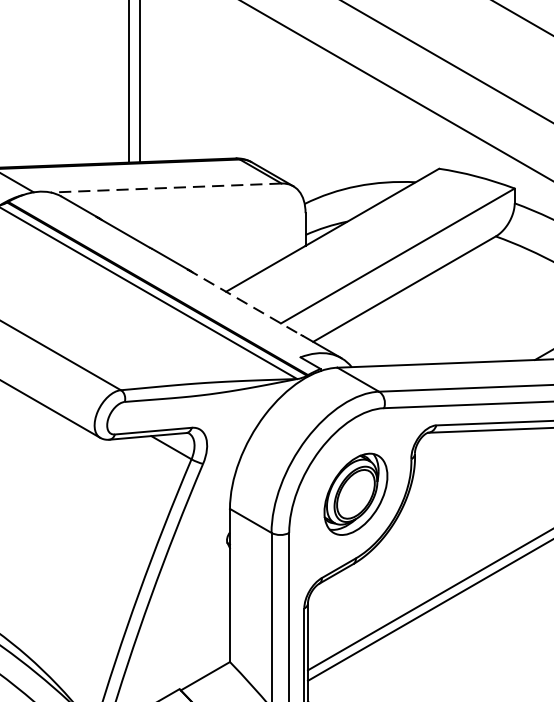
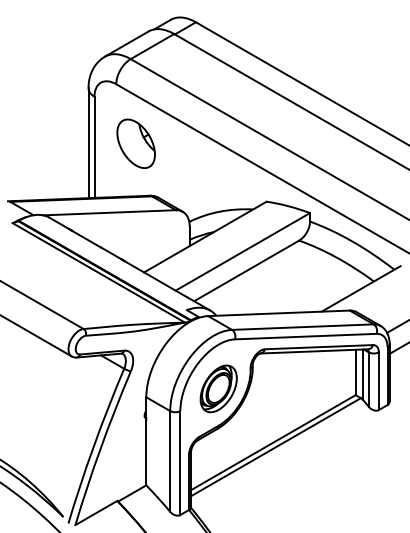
part: (211, 67) -> (135, 143), added
line: (165, 187) -> (109, 212), dashed -> solid
line: (244, 302) -> (154, 278), dashed -> solid

